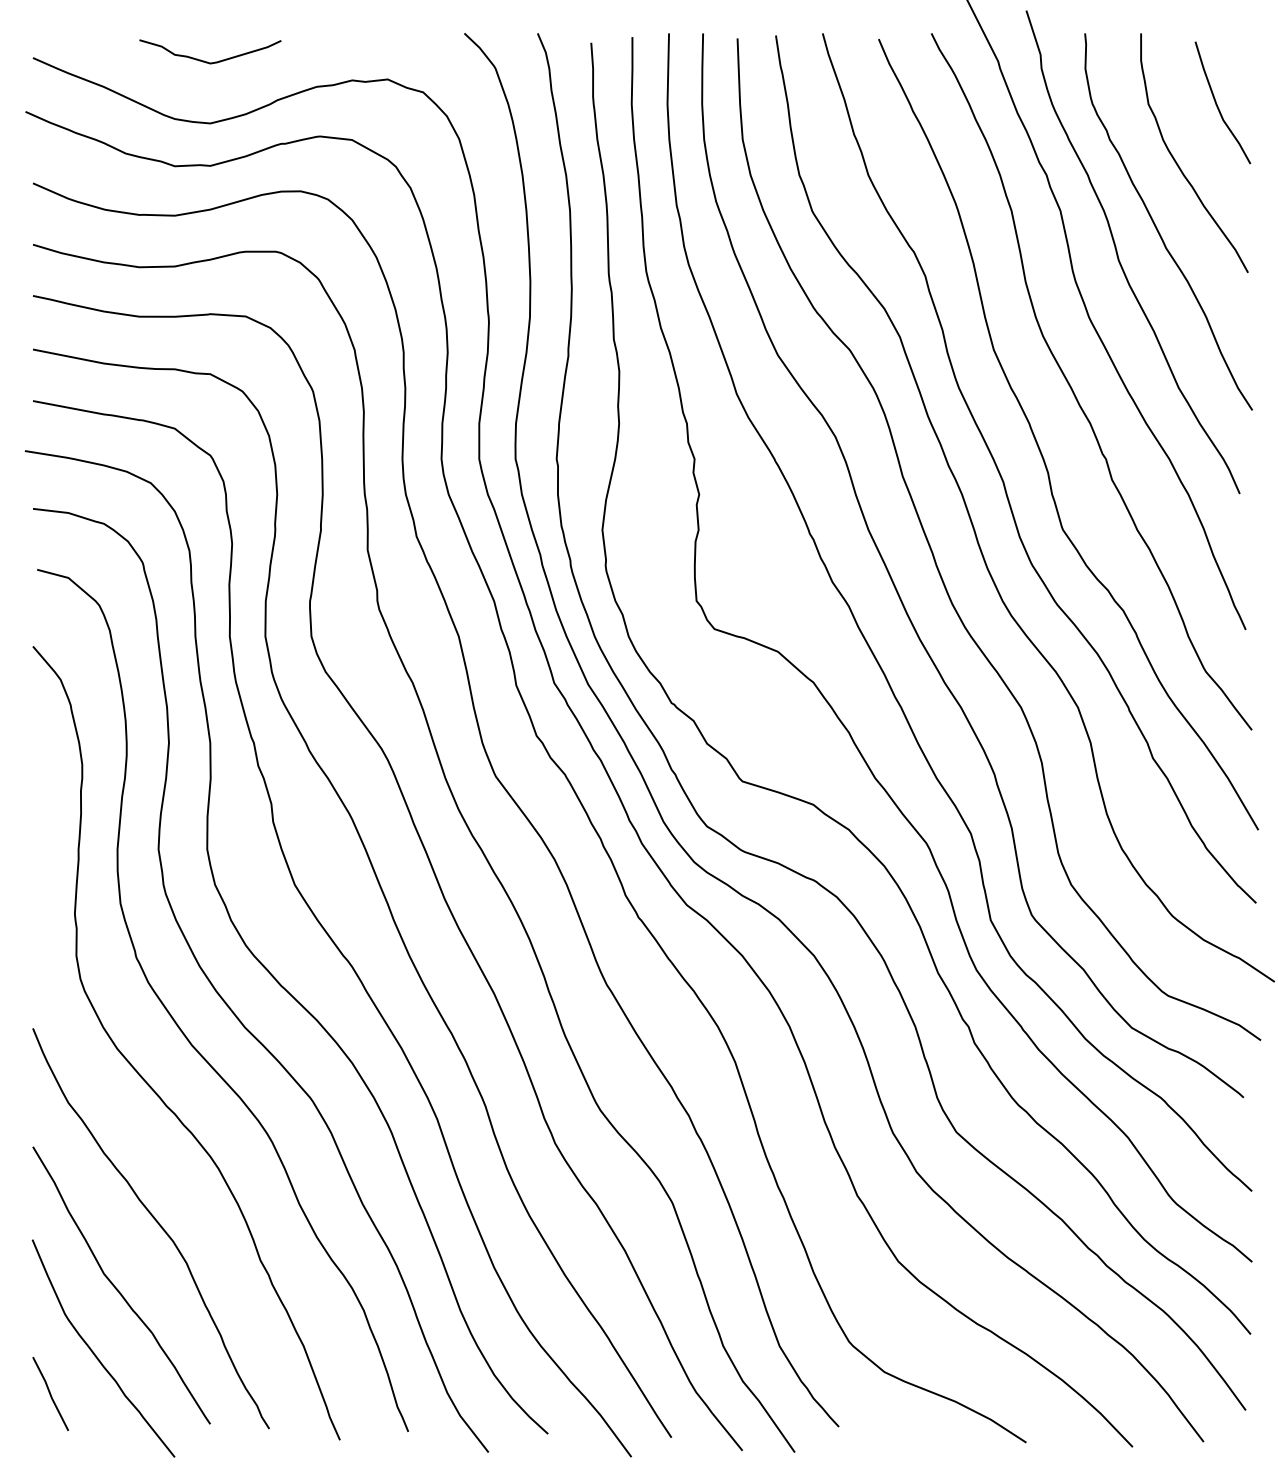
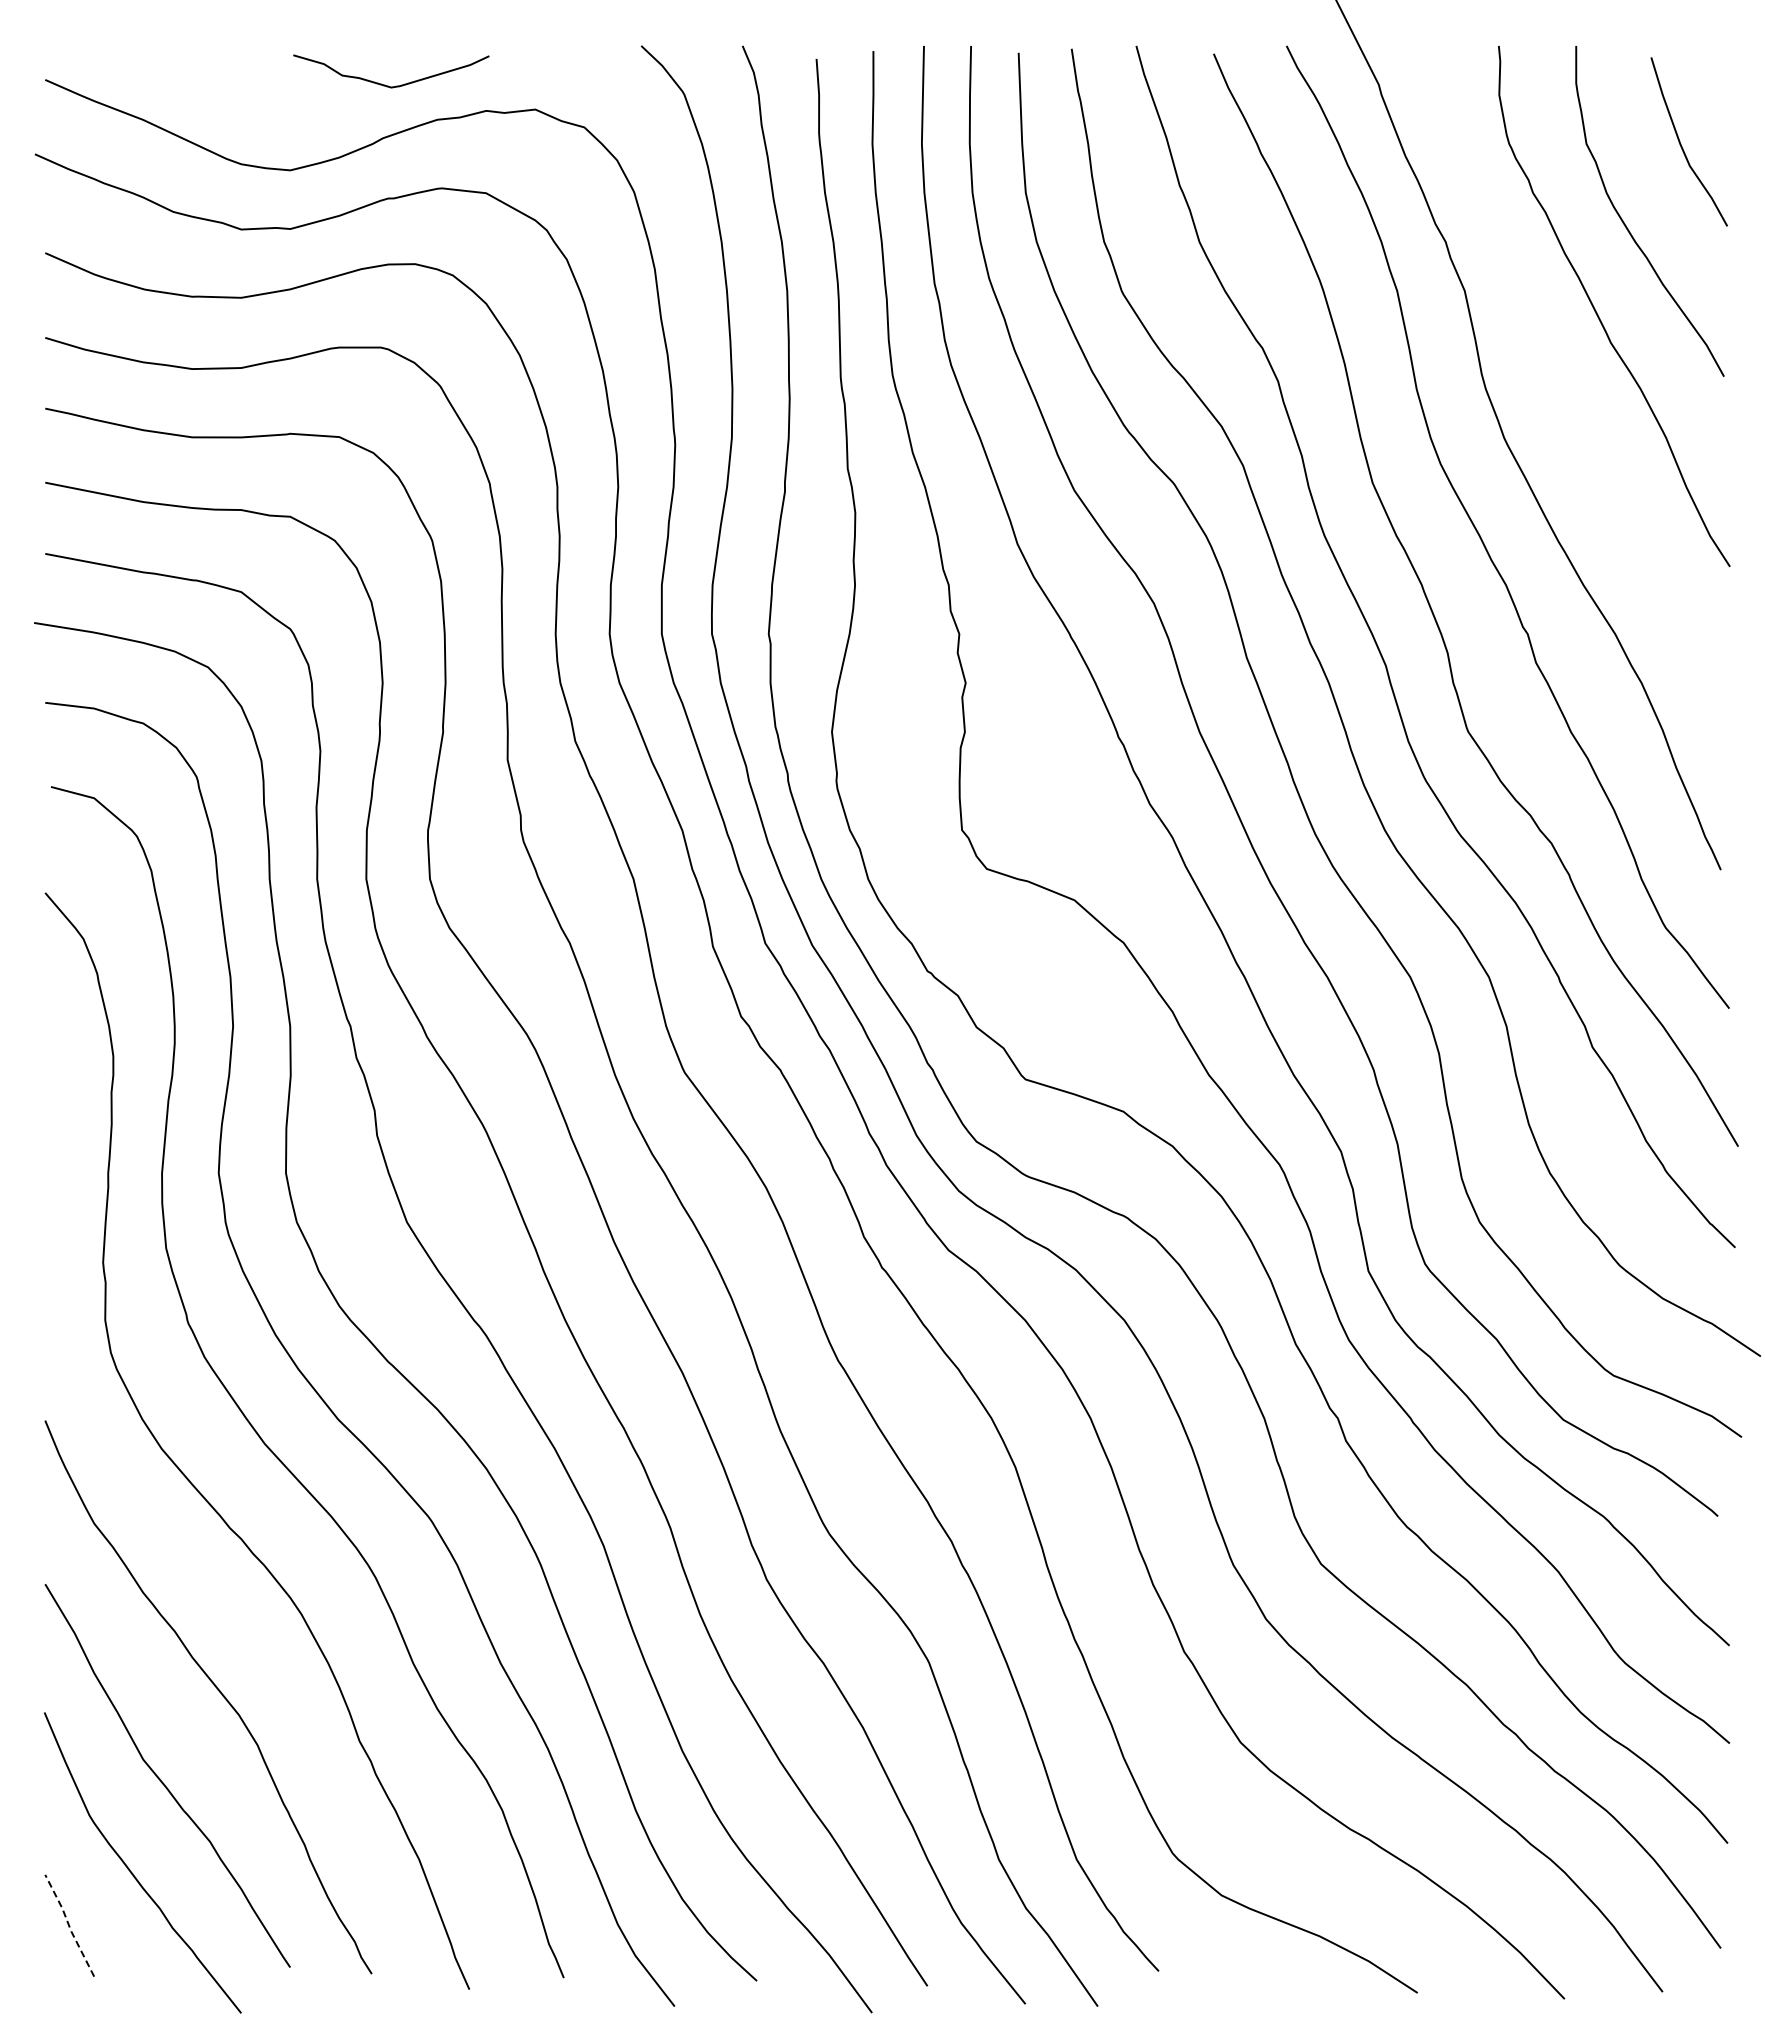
curve: (206, 61) -> (385, 84), moved
curve: (1118, 257) -> (1545, 355), removed
line: (50, 1393) -> (69, 1925), solid -> dashed

